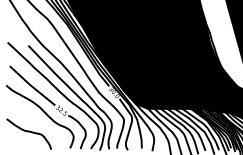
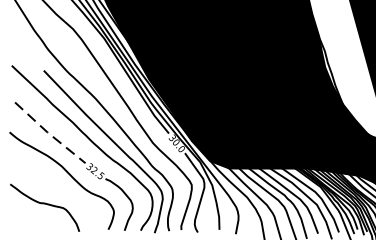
line: (31, 86) -> (48, 133), solid -> dashed

